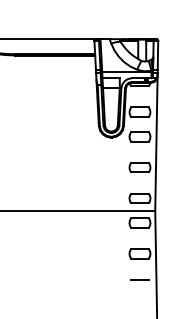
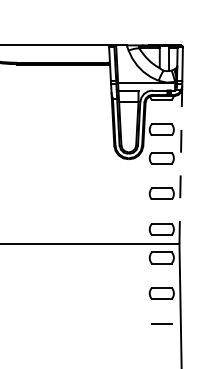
line: (156, 143) -> (180, 166), solid -> dashed

